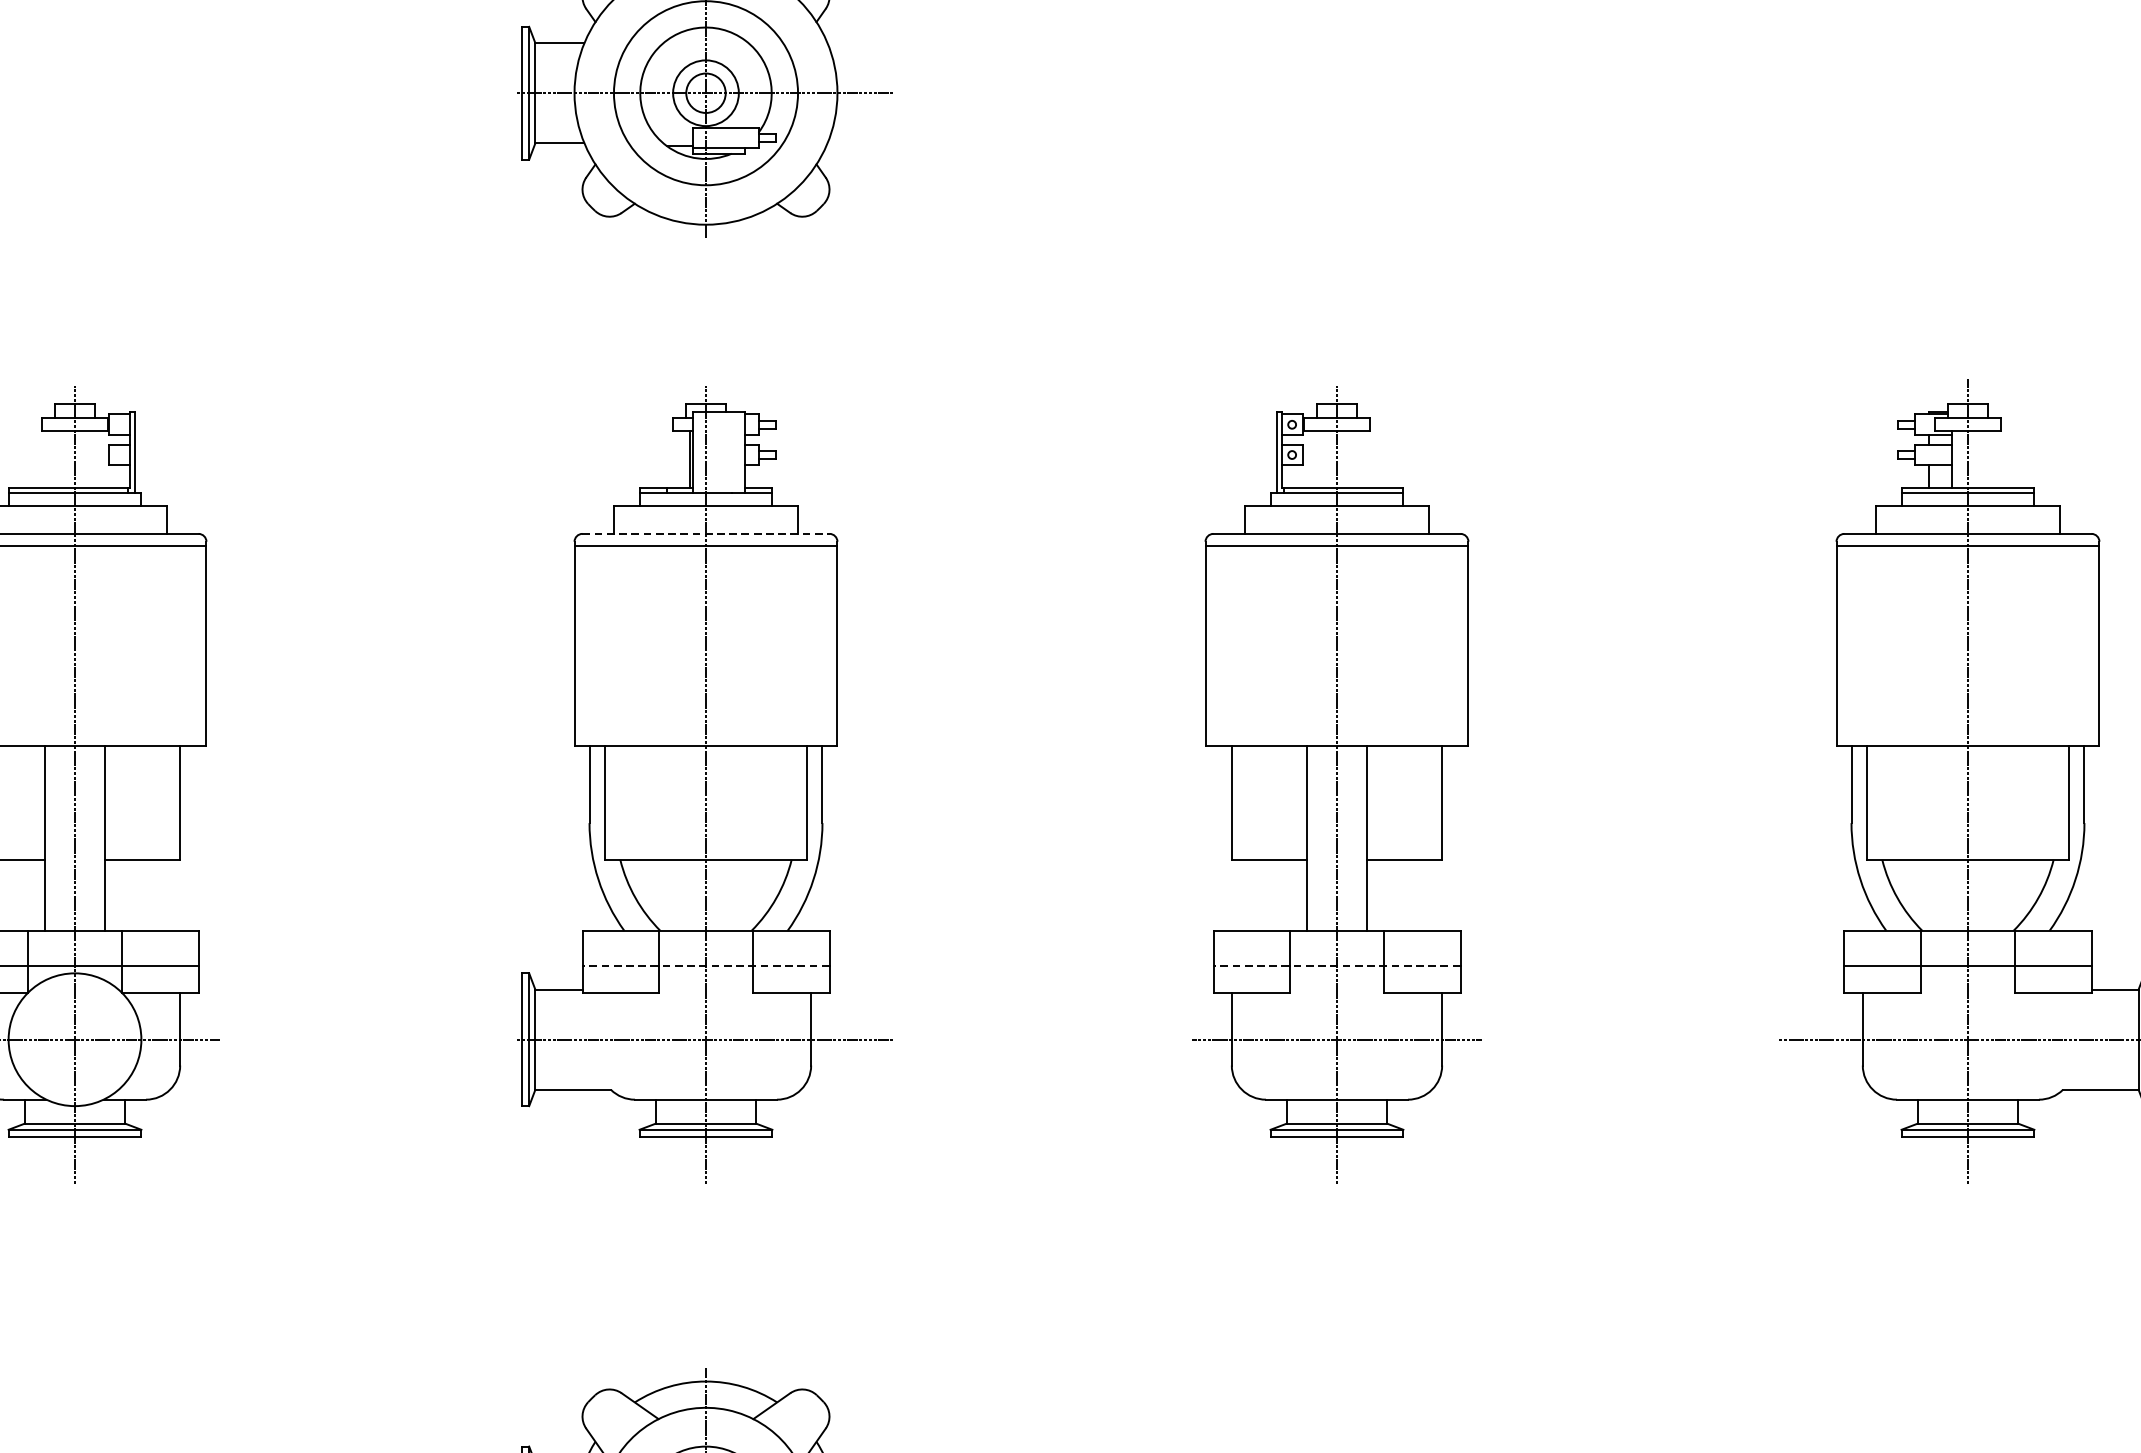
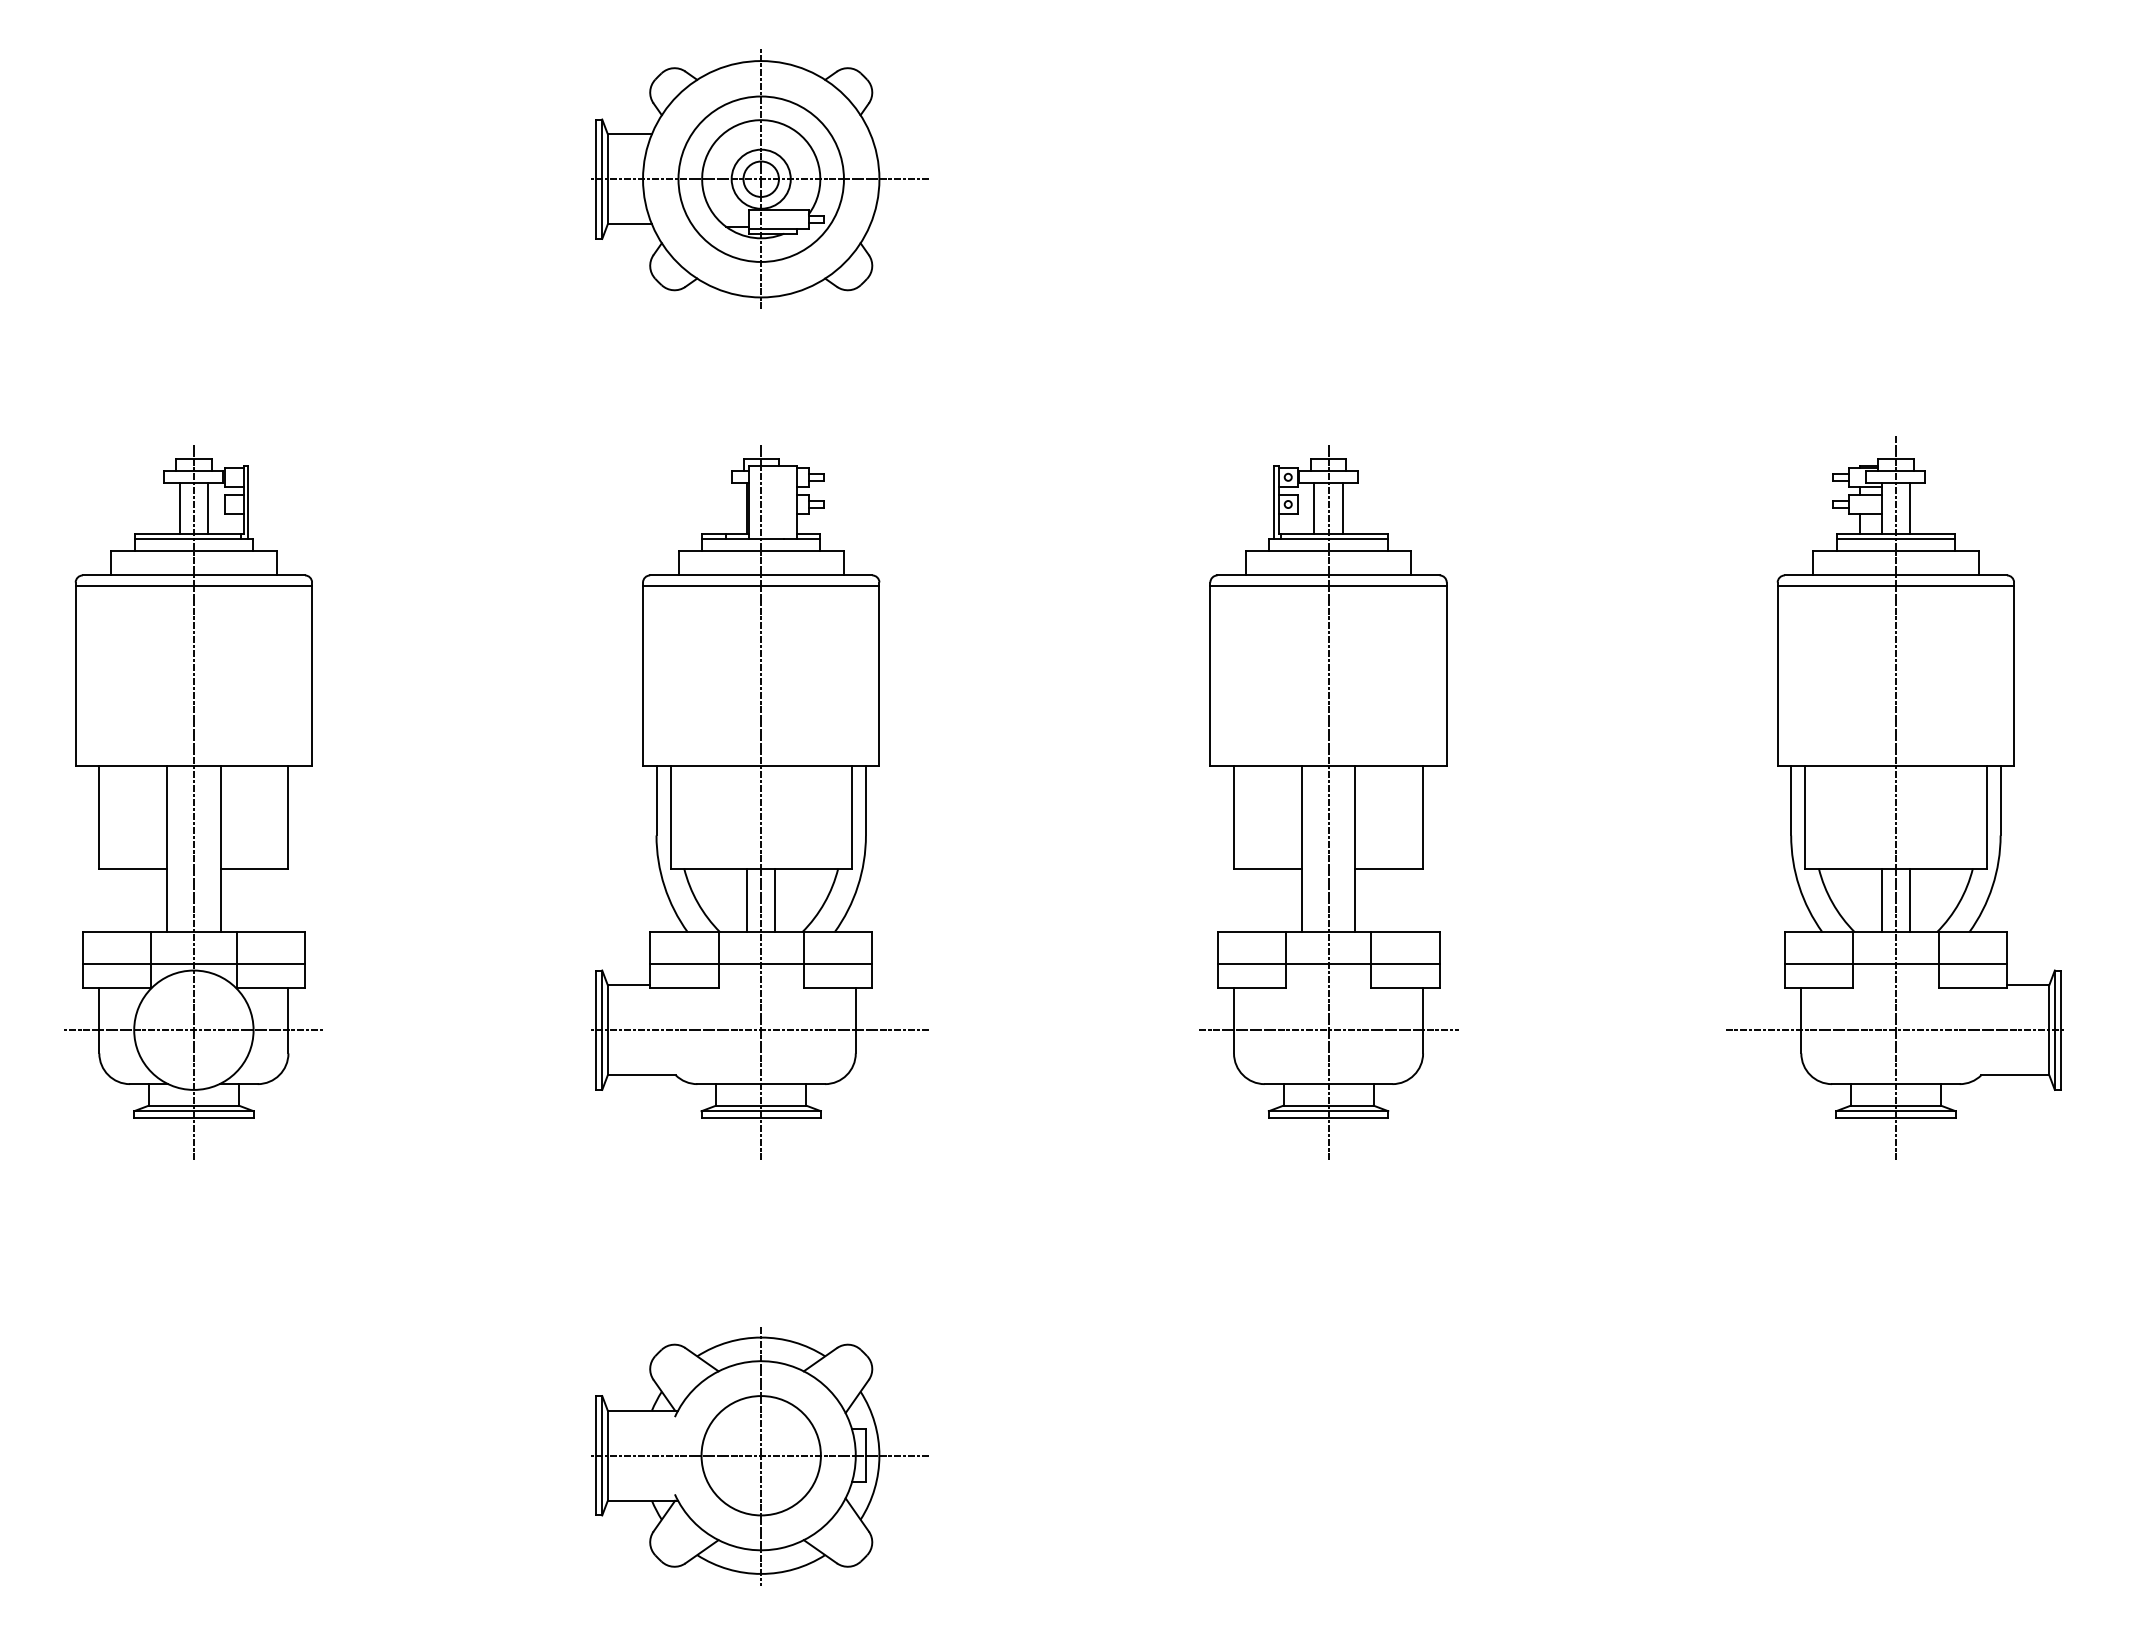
line: (58, 459) -> (179, 508), added
line: (91, 459) -> (208, 508), added
line: (1321, 459) -> (1314, 508), added
line: (1352, 459) -> (1342, 508), added
line: (1984, 459) -> (1910, 508), added
line: (706, 533) -> (761, 575), dashed -> solid
line: (690, 895) -> (747, 900), added
line: (721, 895) -> (775, 900), added
line: (1951, 895) -> (1881, 900), added
line: (1984, 895) -> (1910, 900), added
line: (705, 966) -> (760, 964), dashed -> solid
line: (1336, 966) -> (1328, 964), dashed -> solid

